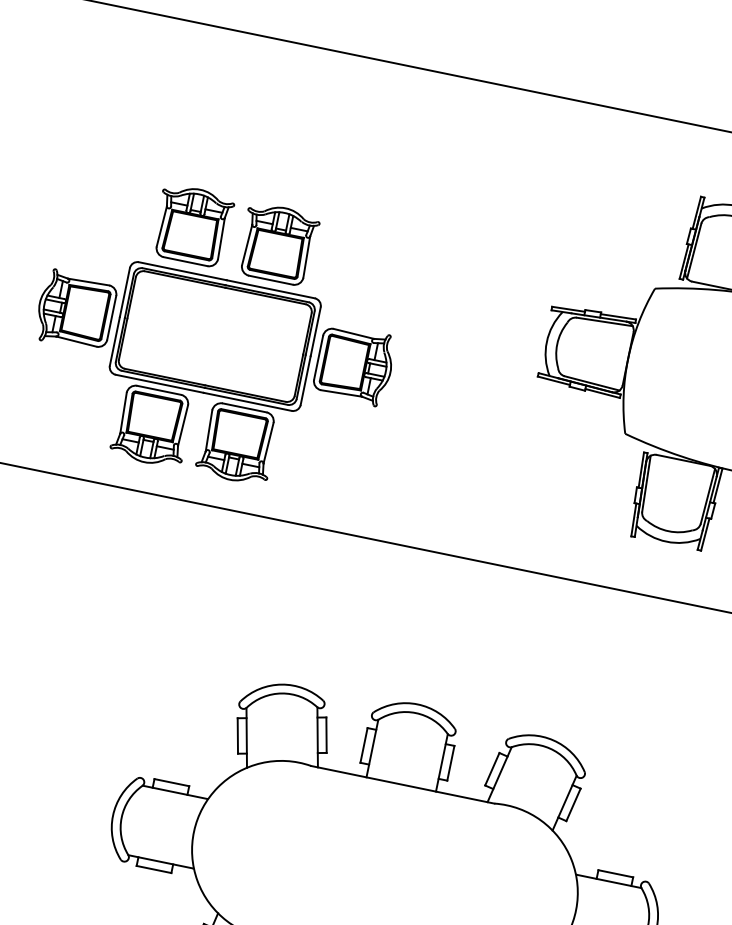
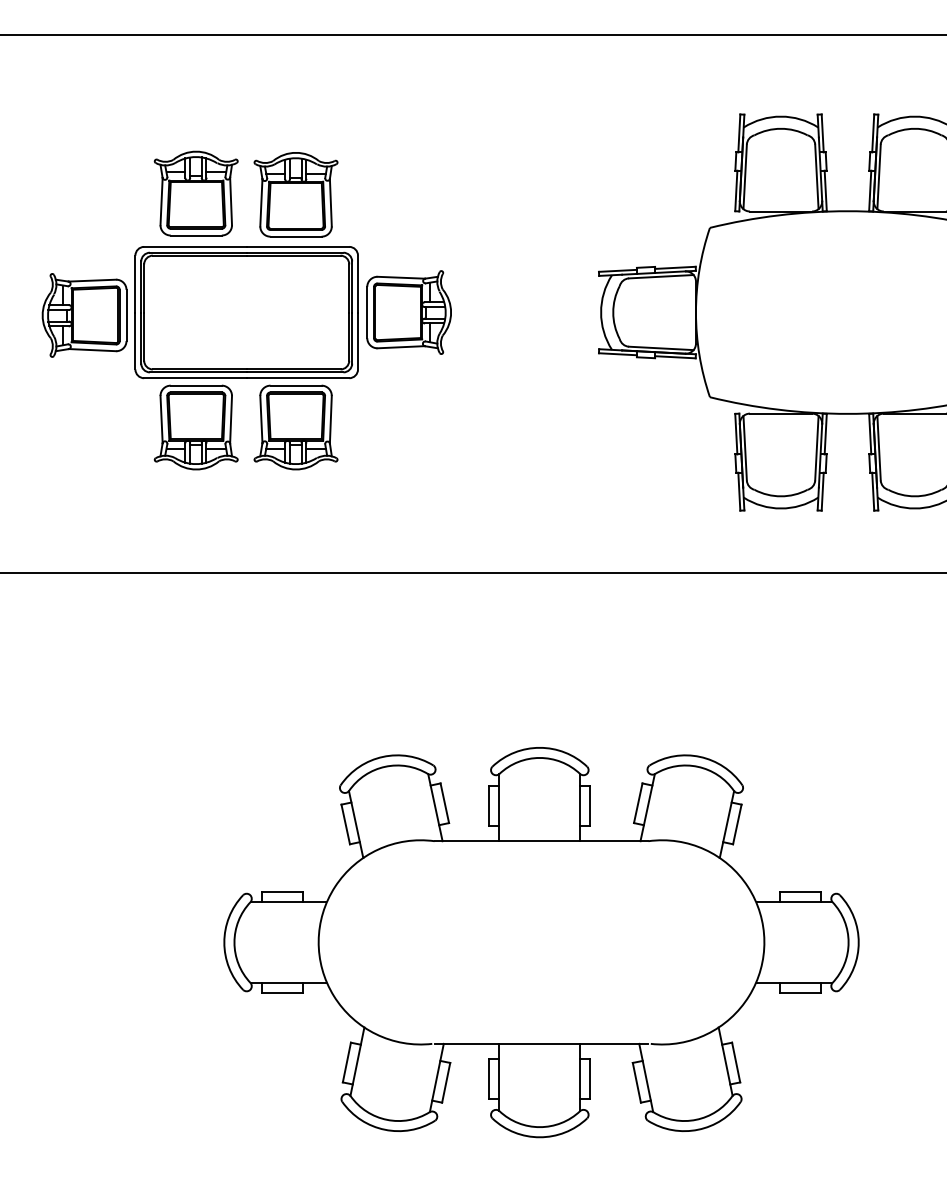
part: (215, 334) -> (246, 310), moved

